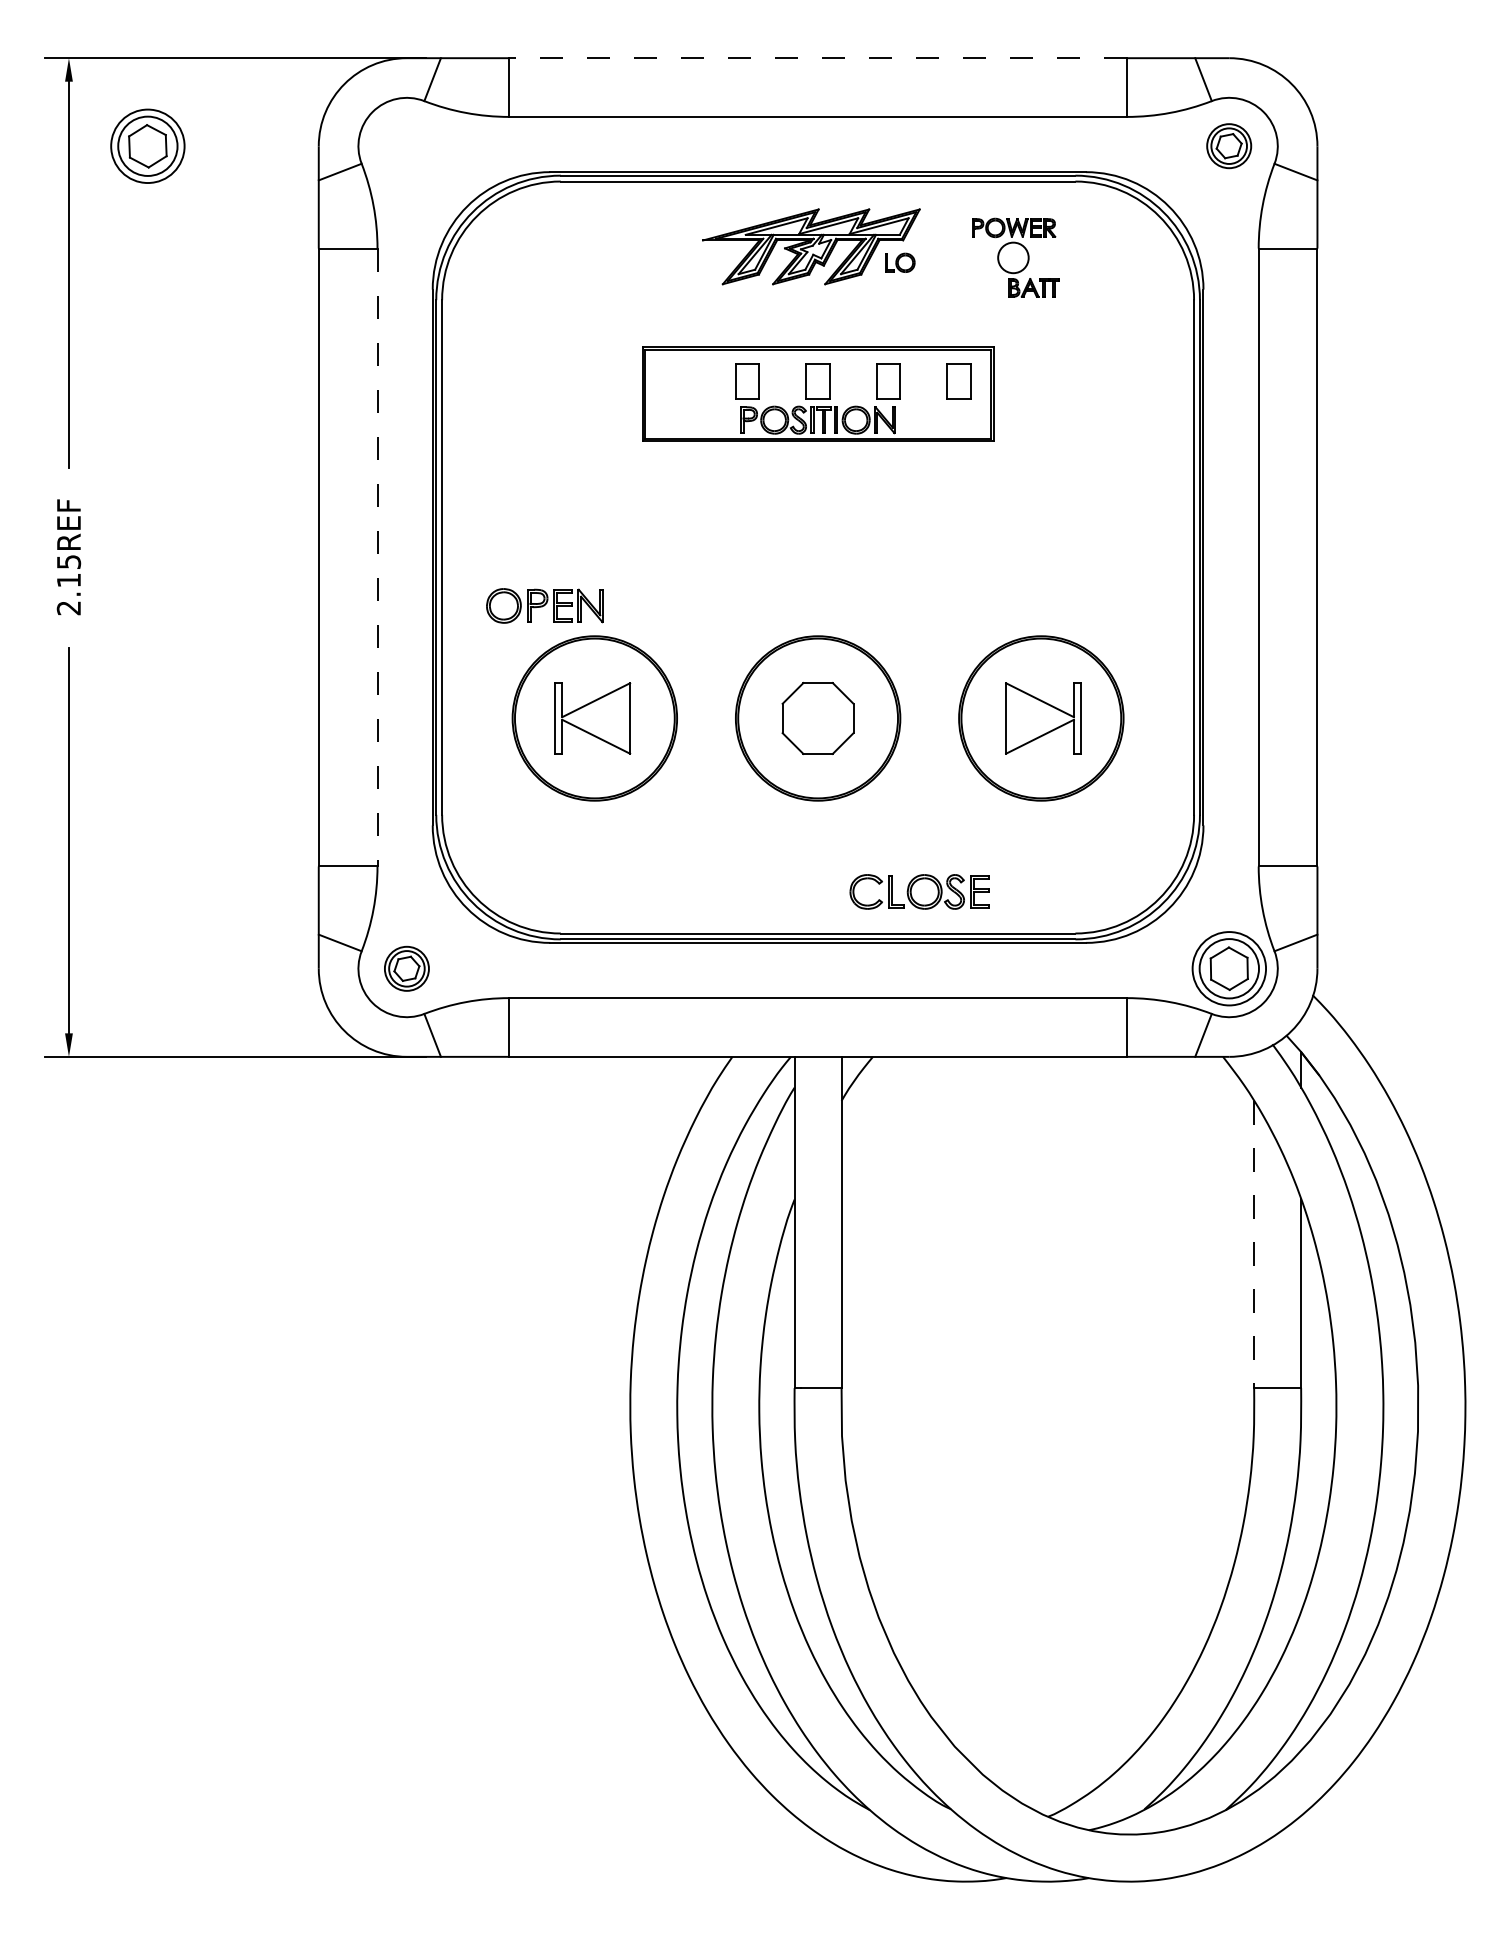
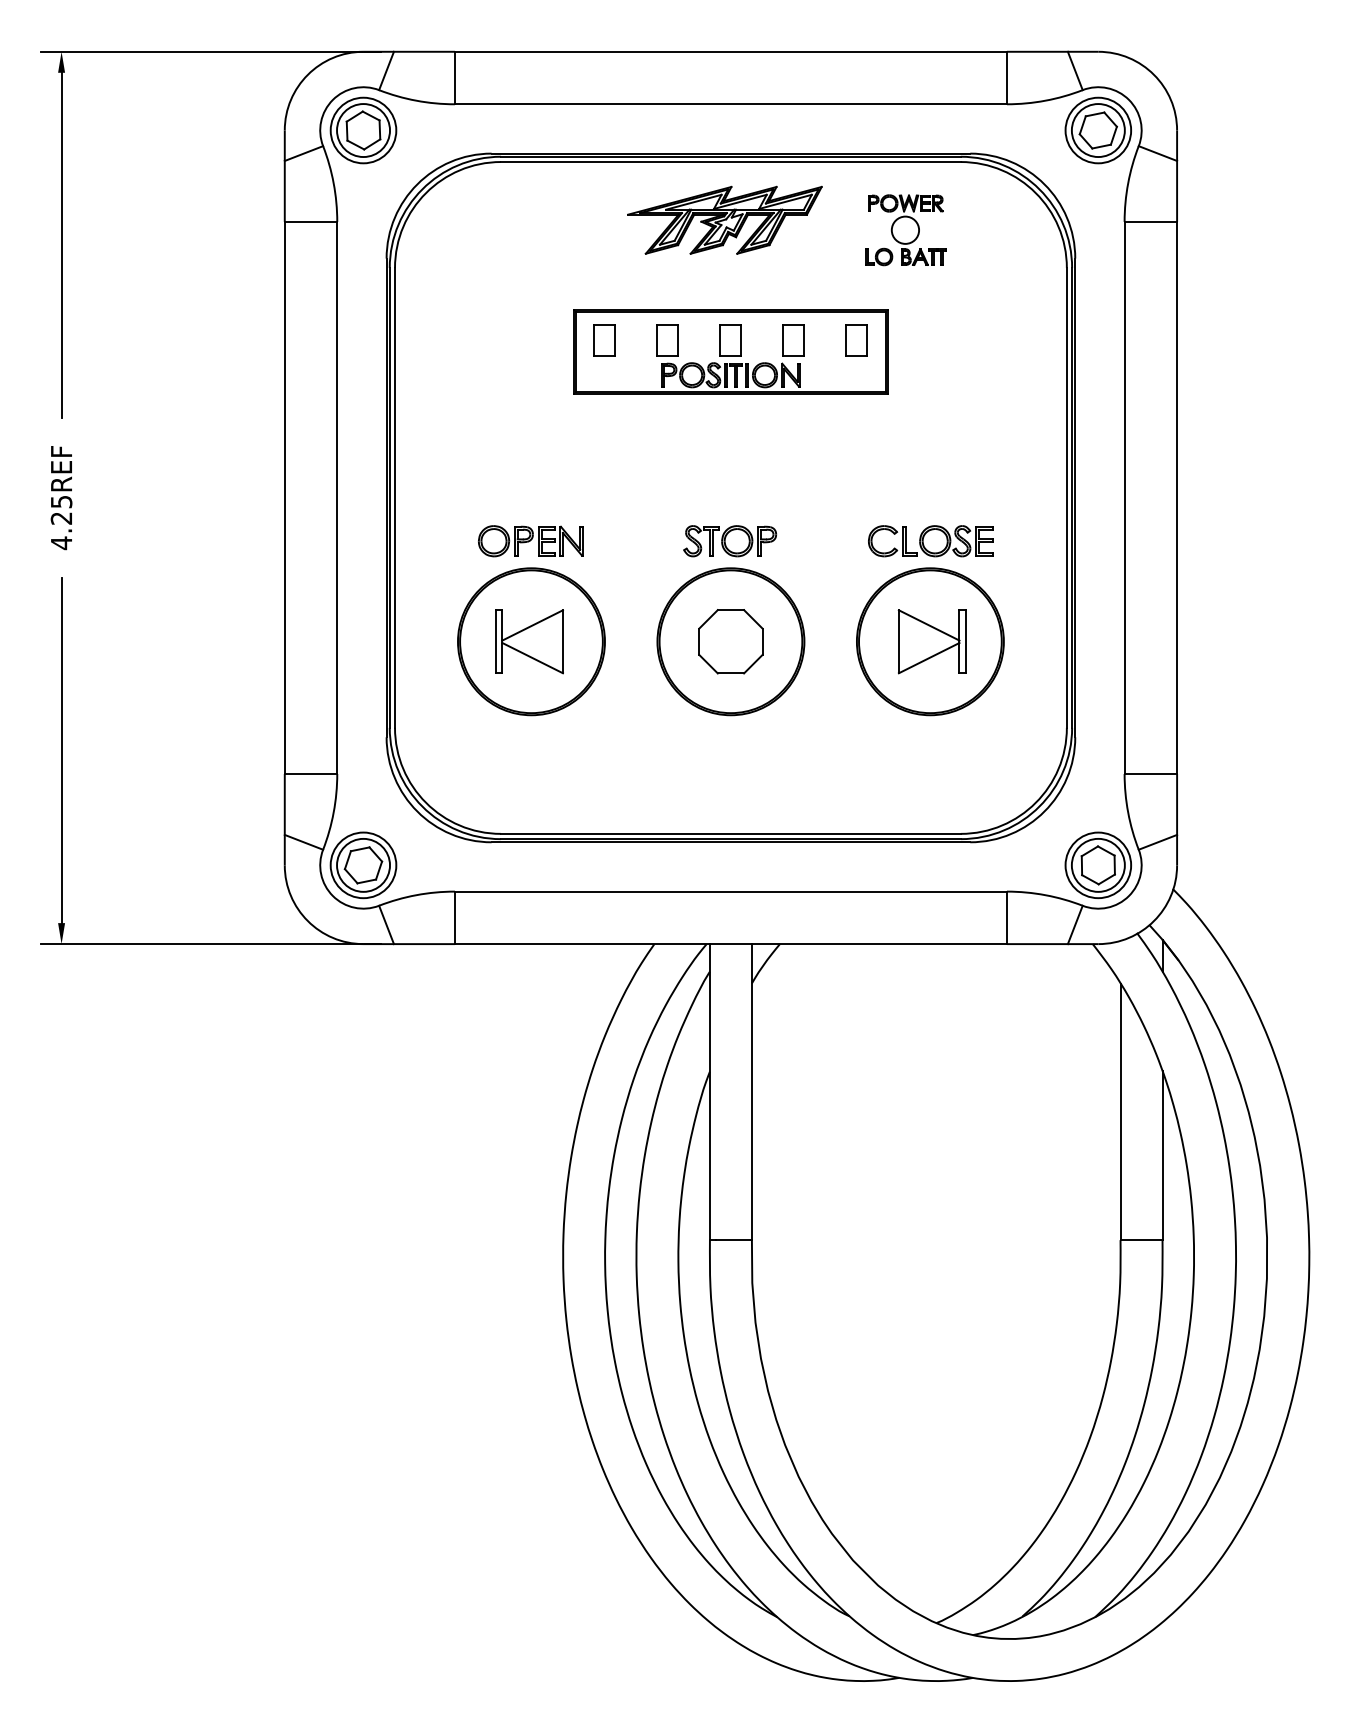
line: (818, 58) -> (731, 52), dashed -> solid
part: (147, 145) -> (363, 129), moved
part: (1228, 145) -> (1097, 129), size x1.67
part: (900, 262) -> (879, 256), moved
part: (676, 381) -> (604, 340), added
line: (377, 557) -> (337, 497), dashed -> solid
text: (68, 594) -> (61, 530), 2.15REF -> 4.25REF
part: (544, 605) -> (530, 540), moved
part: (816, 605) -> (729, 540), added
part: (919, 891) -> (930, 540), moved
part: (406, 968) -> (363, 865), size x1.67
line: (1254, 1245) -> (1120, 1112), dashed -> solid

